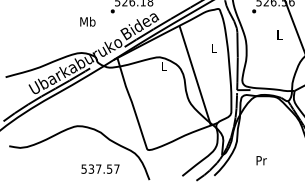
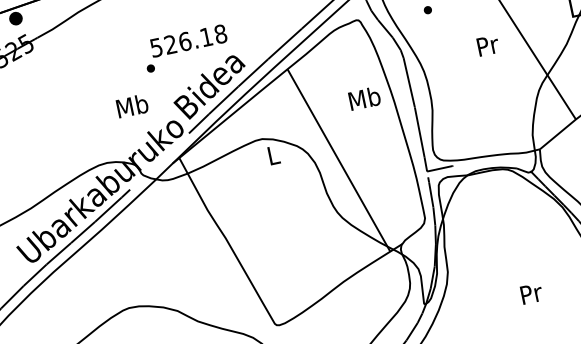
text: (87, 21) -> (131, 105), moved
text: (279, 34) -> (487, 45), L -> Pr
text: (213, 47) -> (363, 97), L -> Mb
text: (261, 160) -> (531, 293), moved

